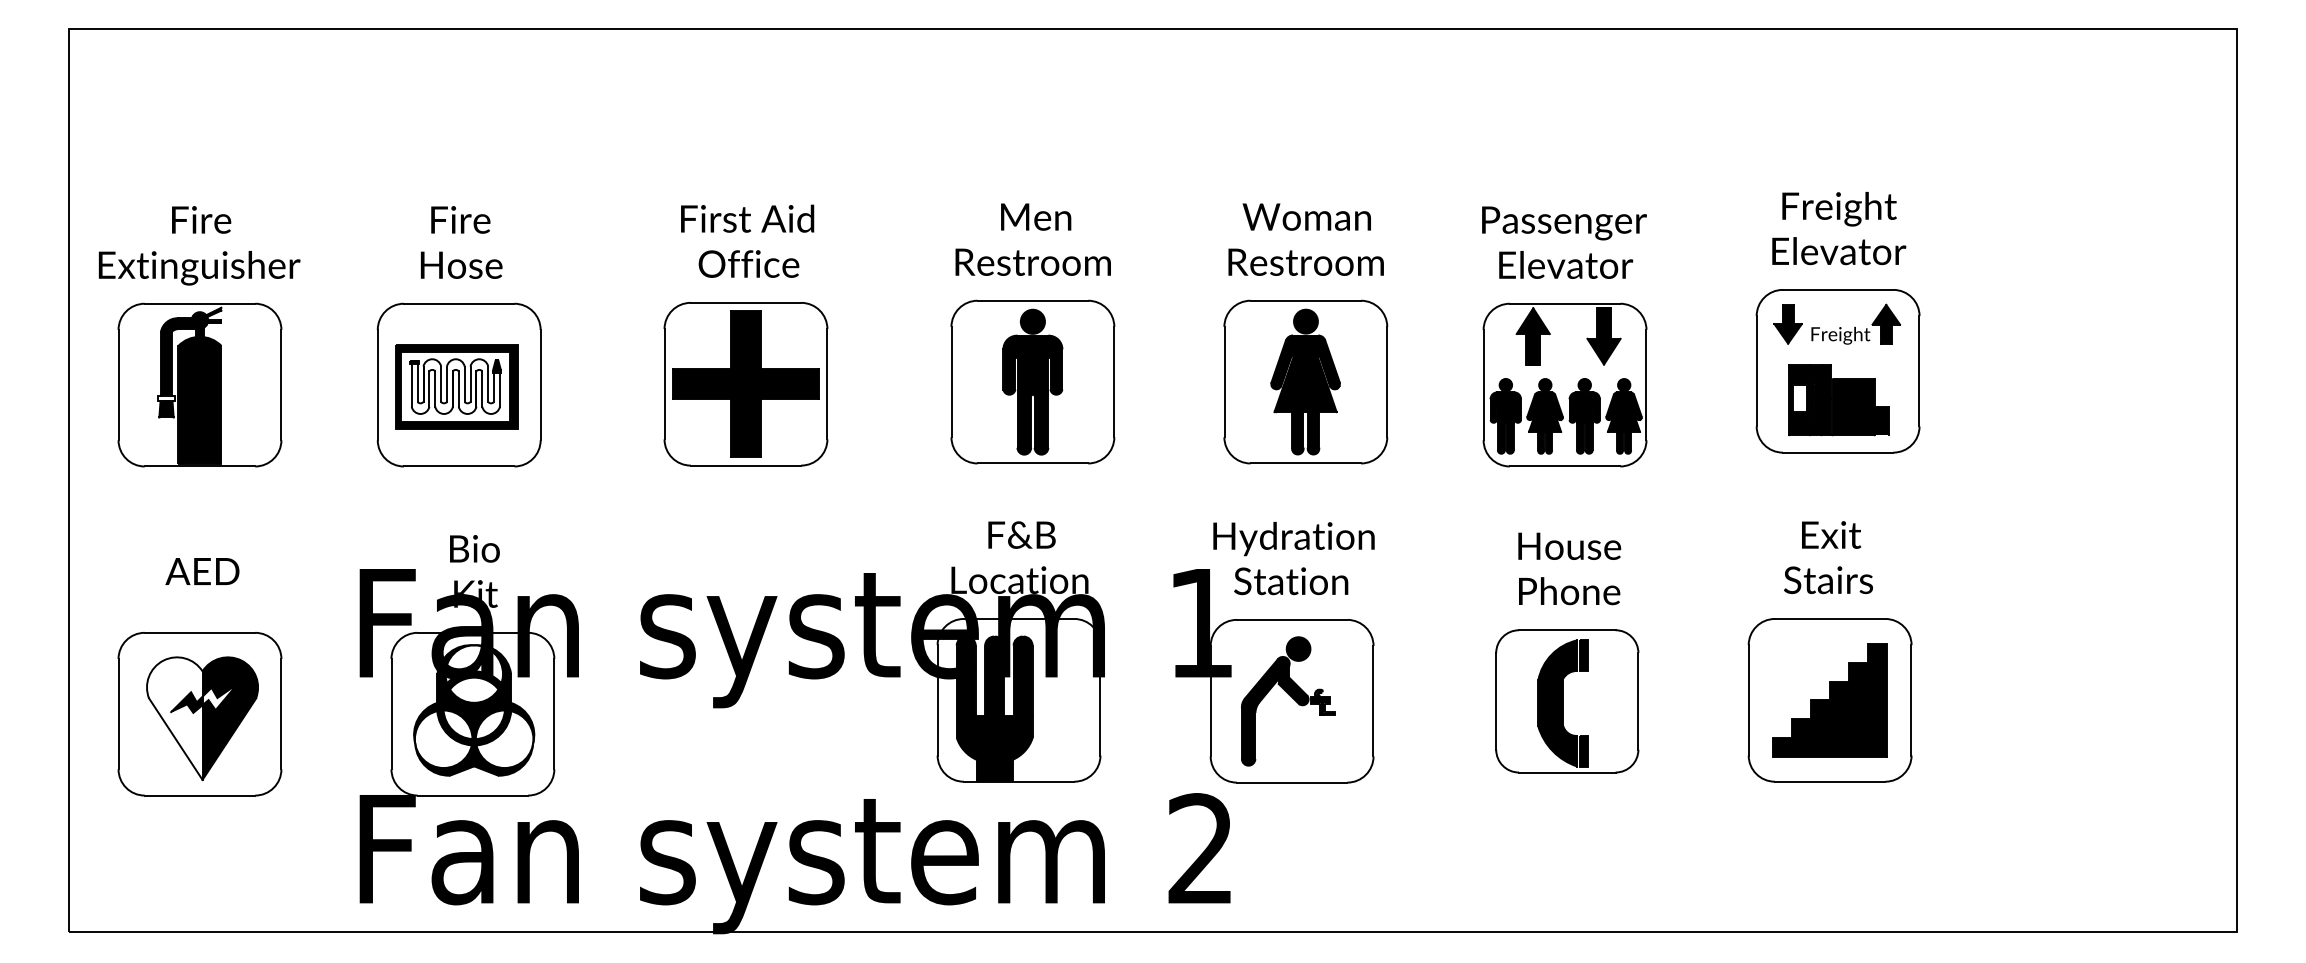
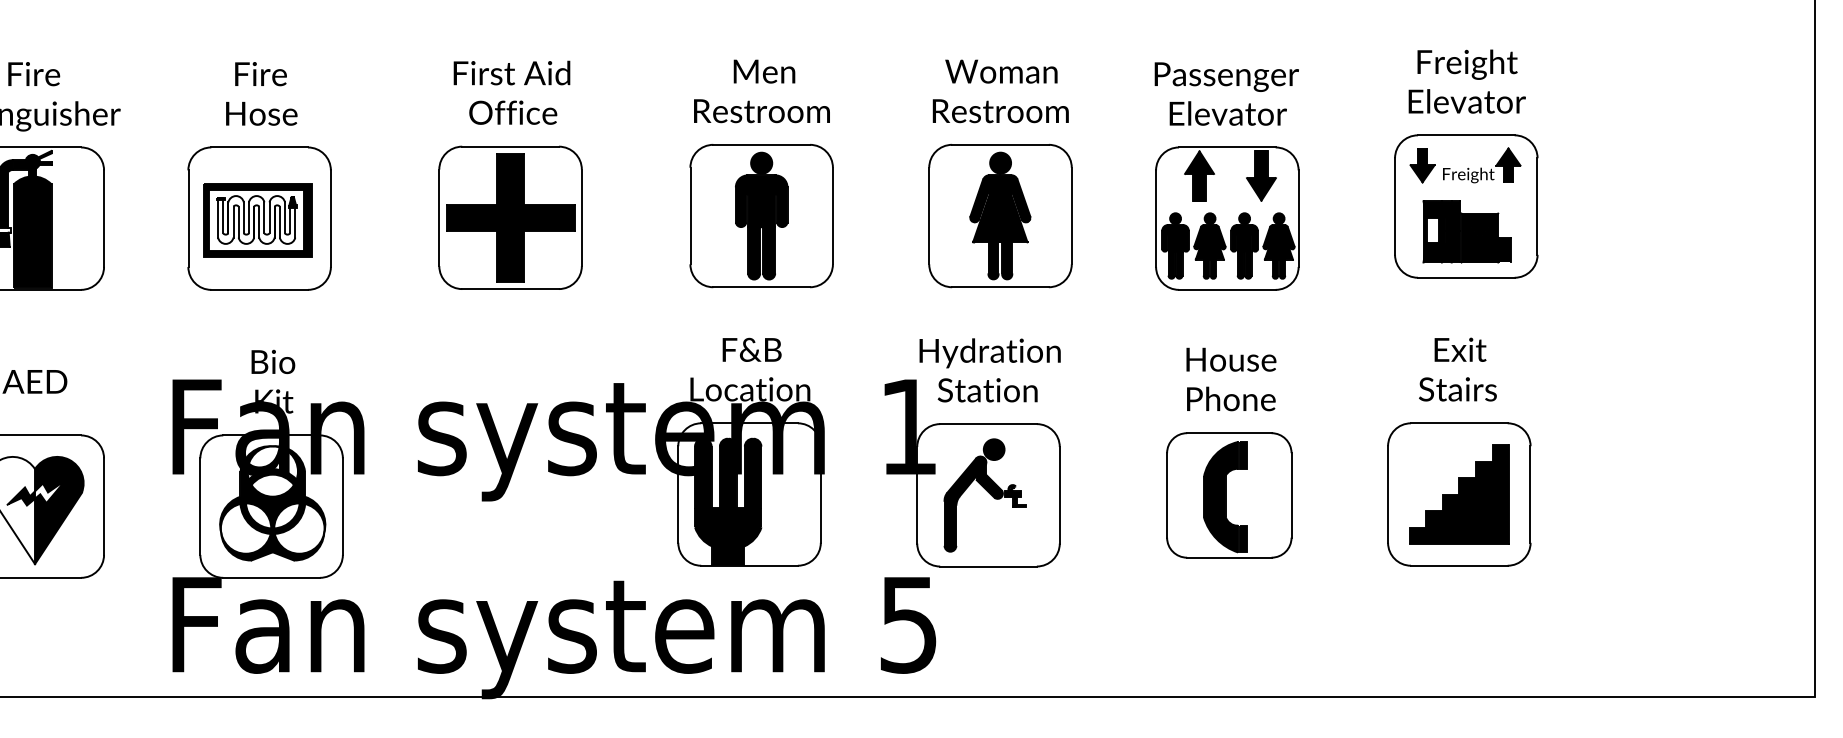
text: (1200, 849) -> (908, 625), 2 -> 5

